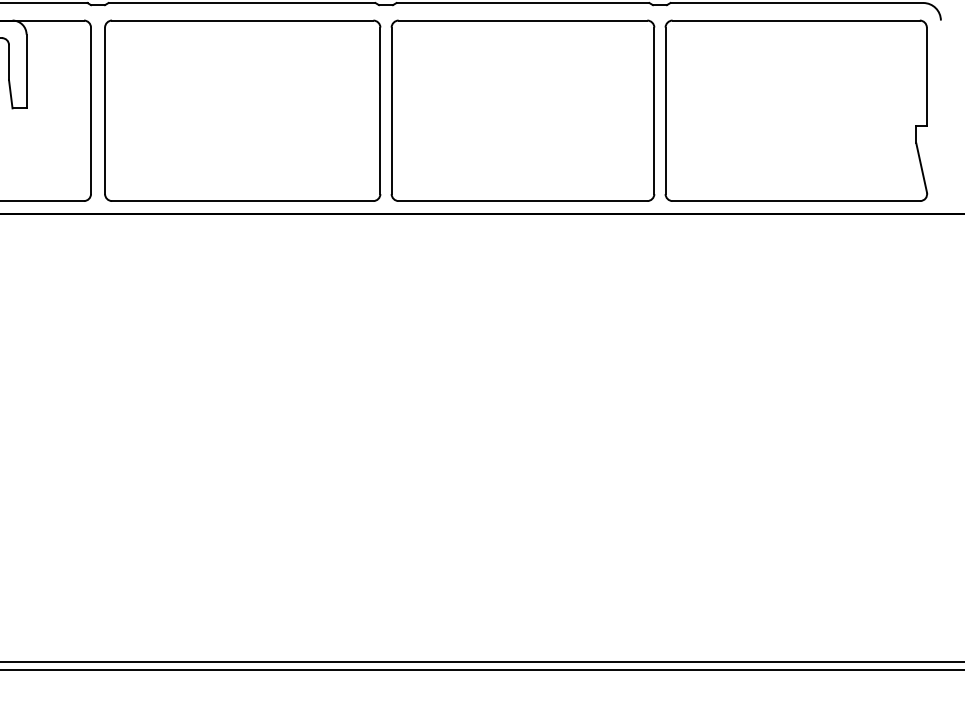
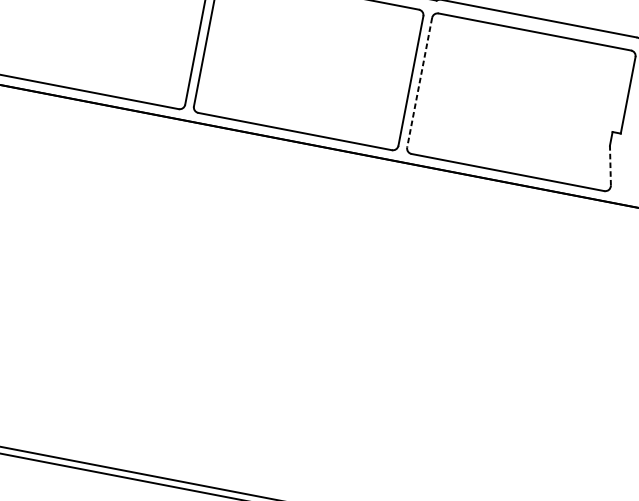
line: (665, 111) -> (419, 83), solid -> dashed
line: (921, 167) -> (610, 165), solid -> dashed

